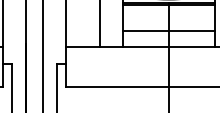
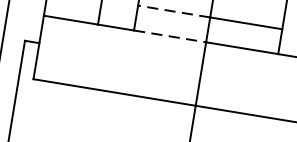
line: (145, 30) -> (173, 10), solid -> dashed
line: (145, 46) -> (169, 36), solid -> dashed

